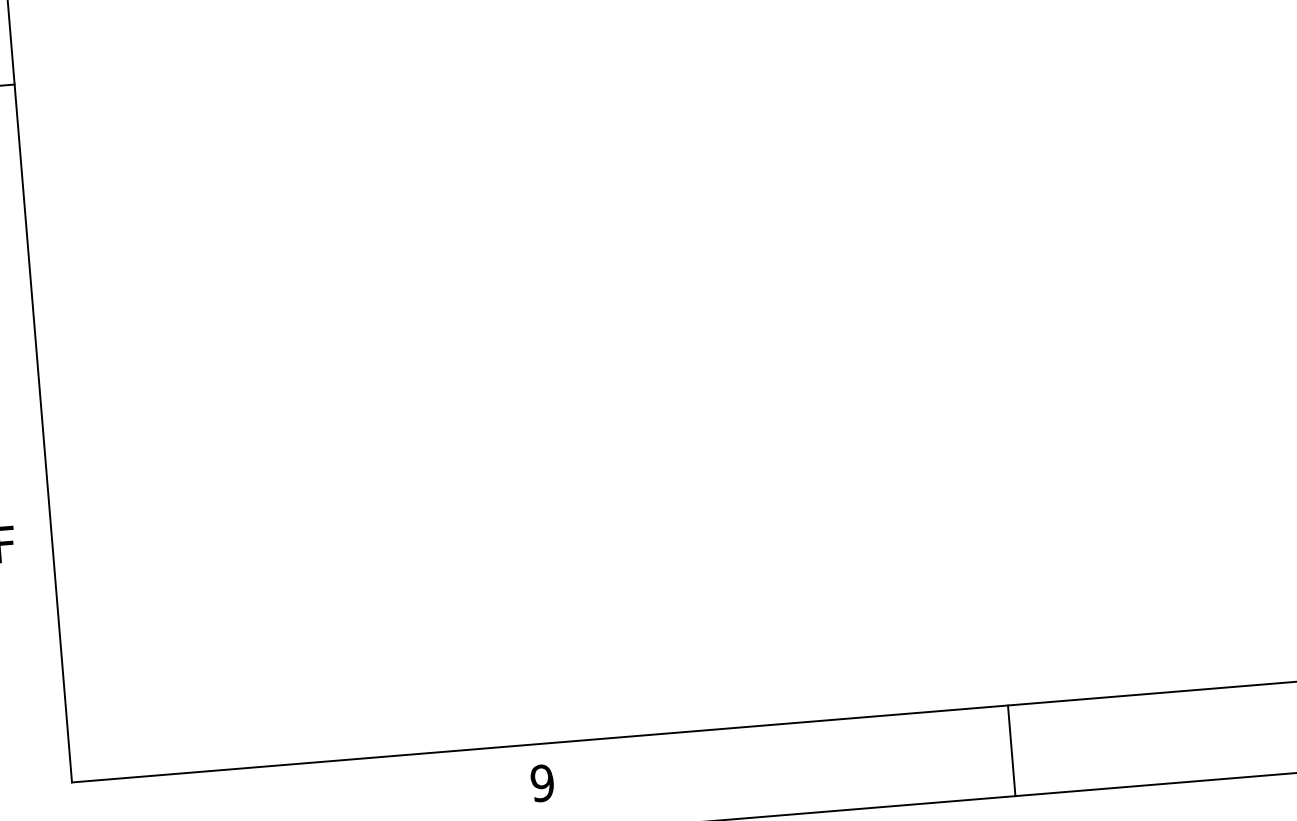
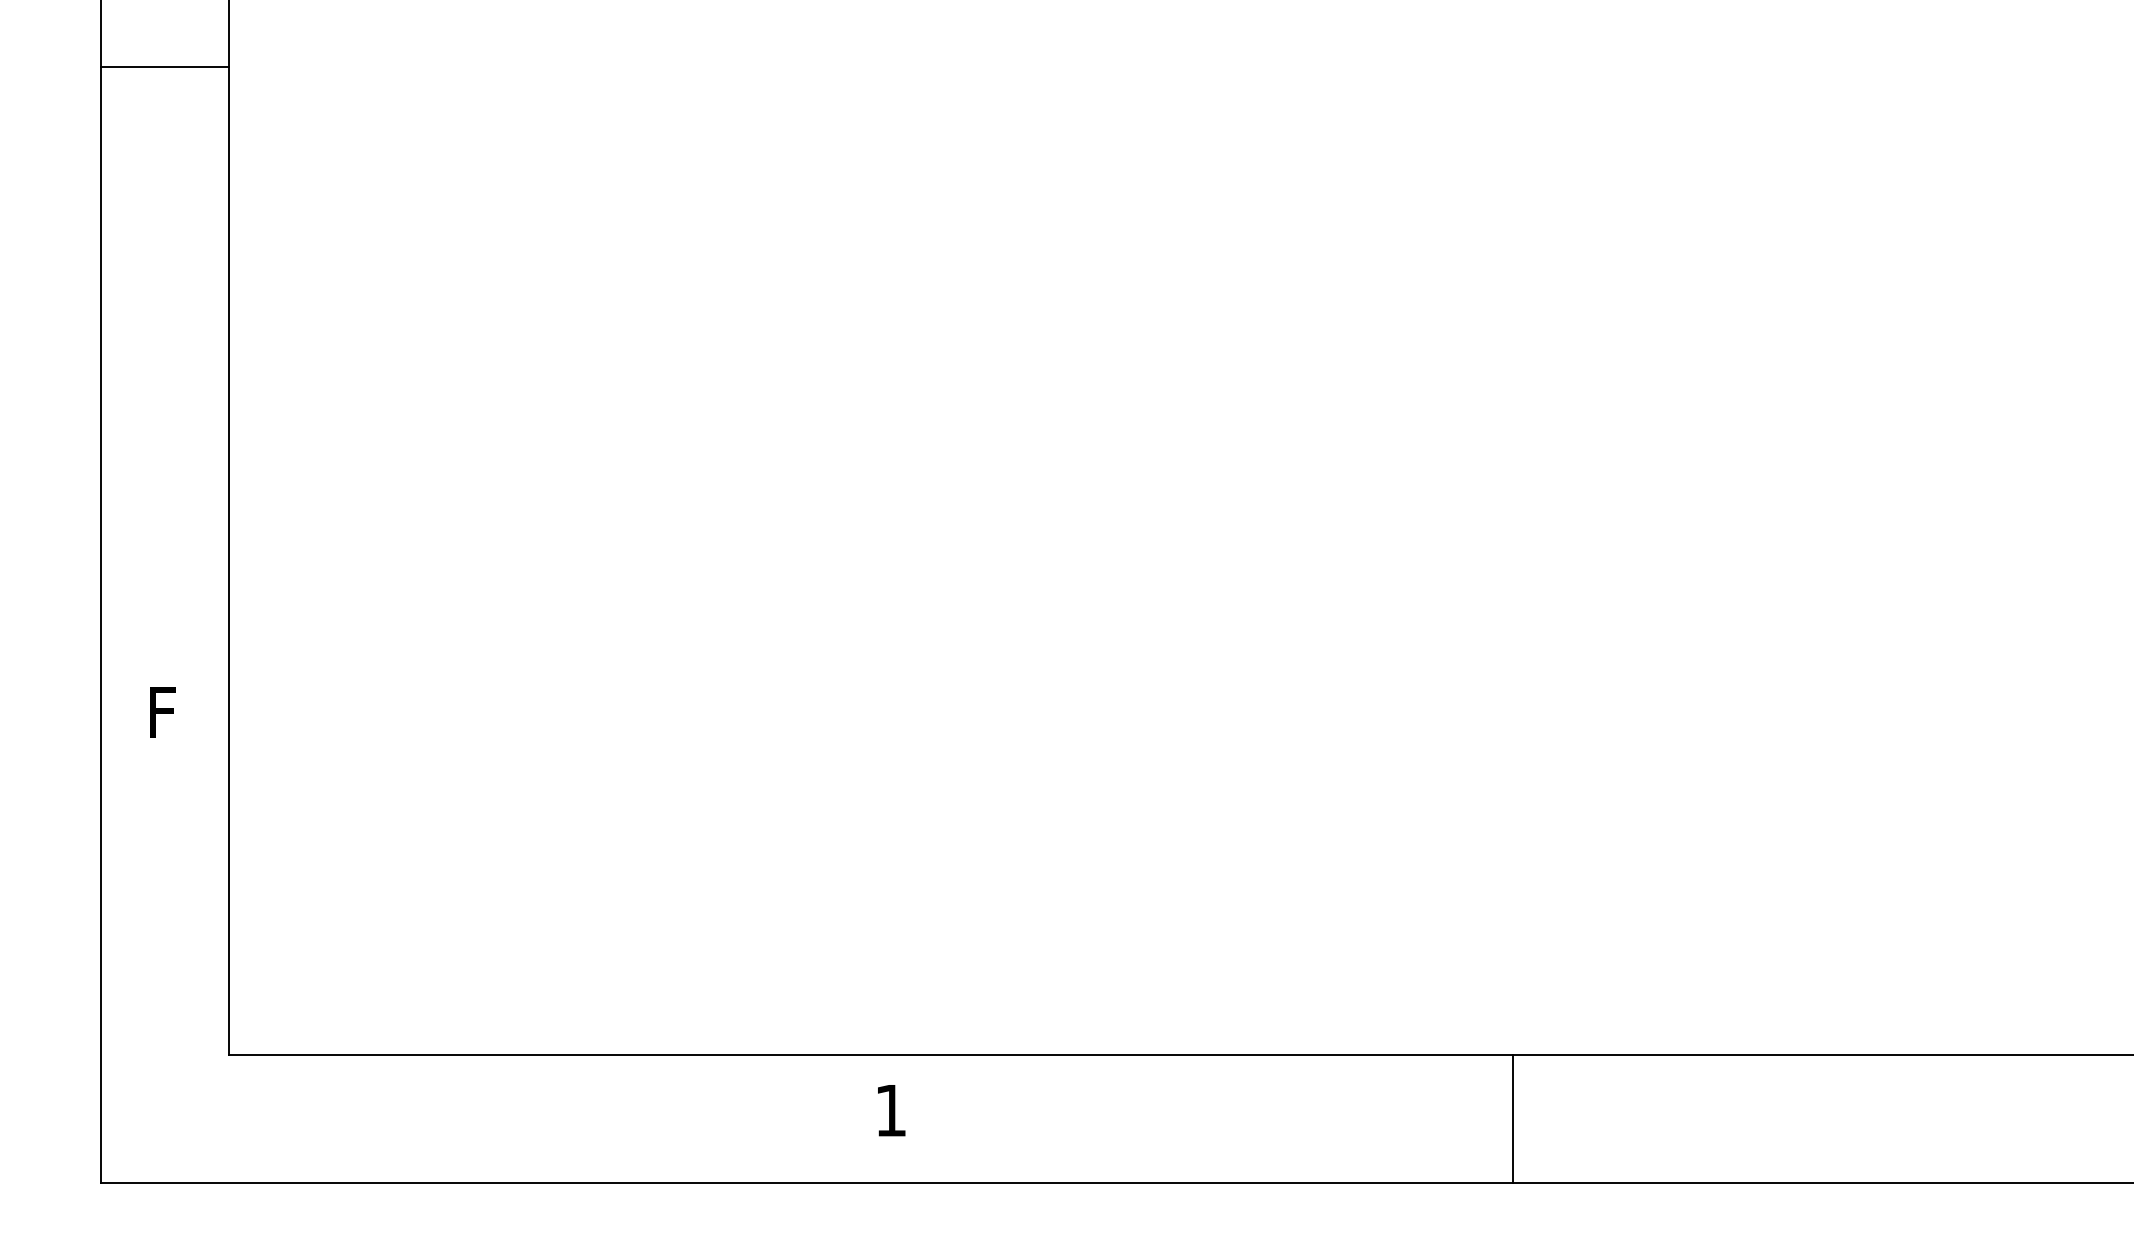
line: (1011, 751) -> (1512, 1119), moved
text: (542, 783) -> (890, 1110), 9 -> 1

